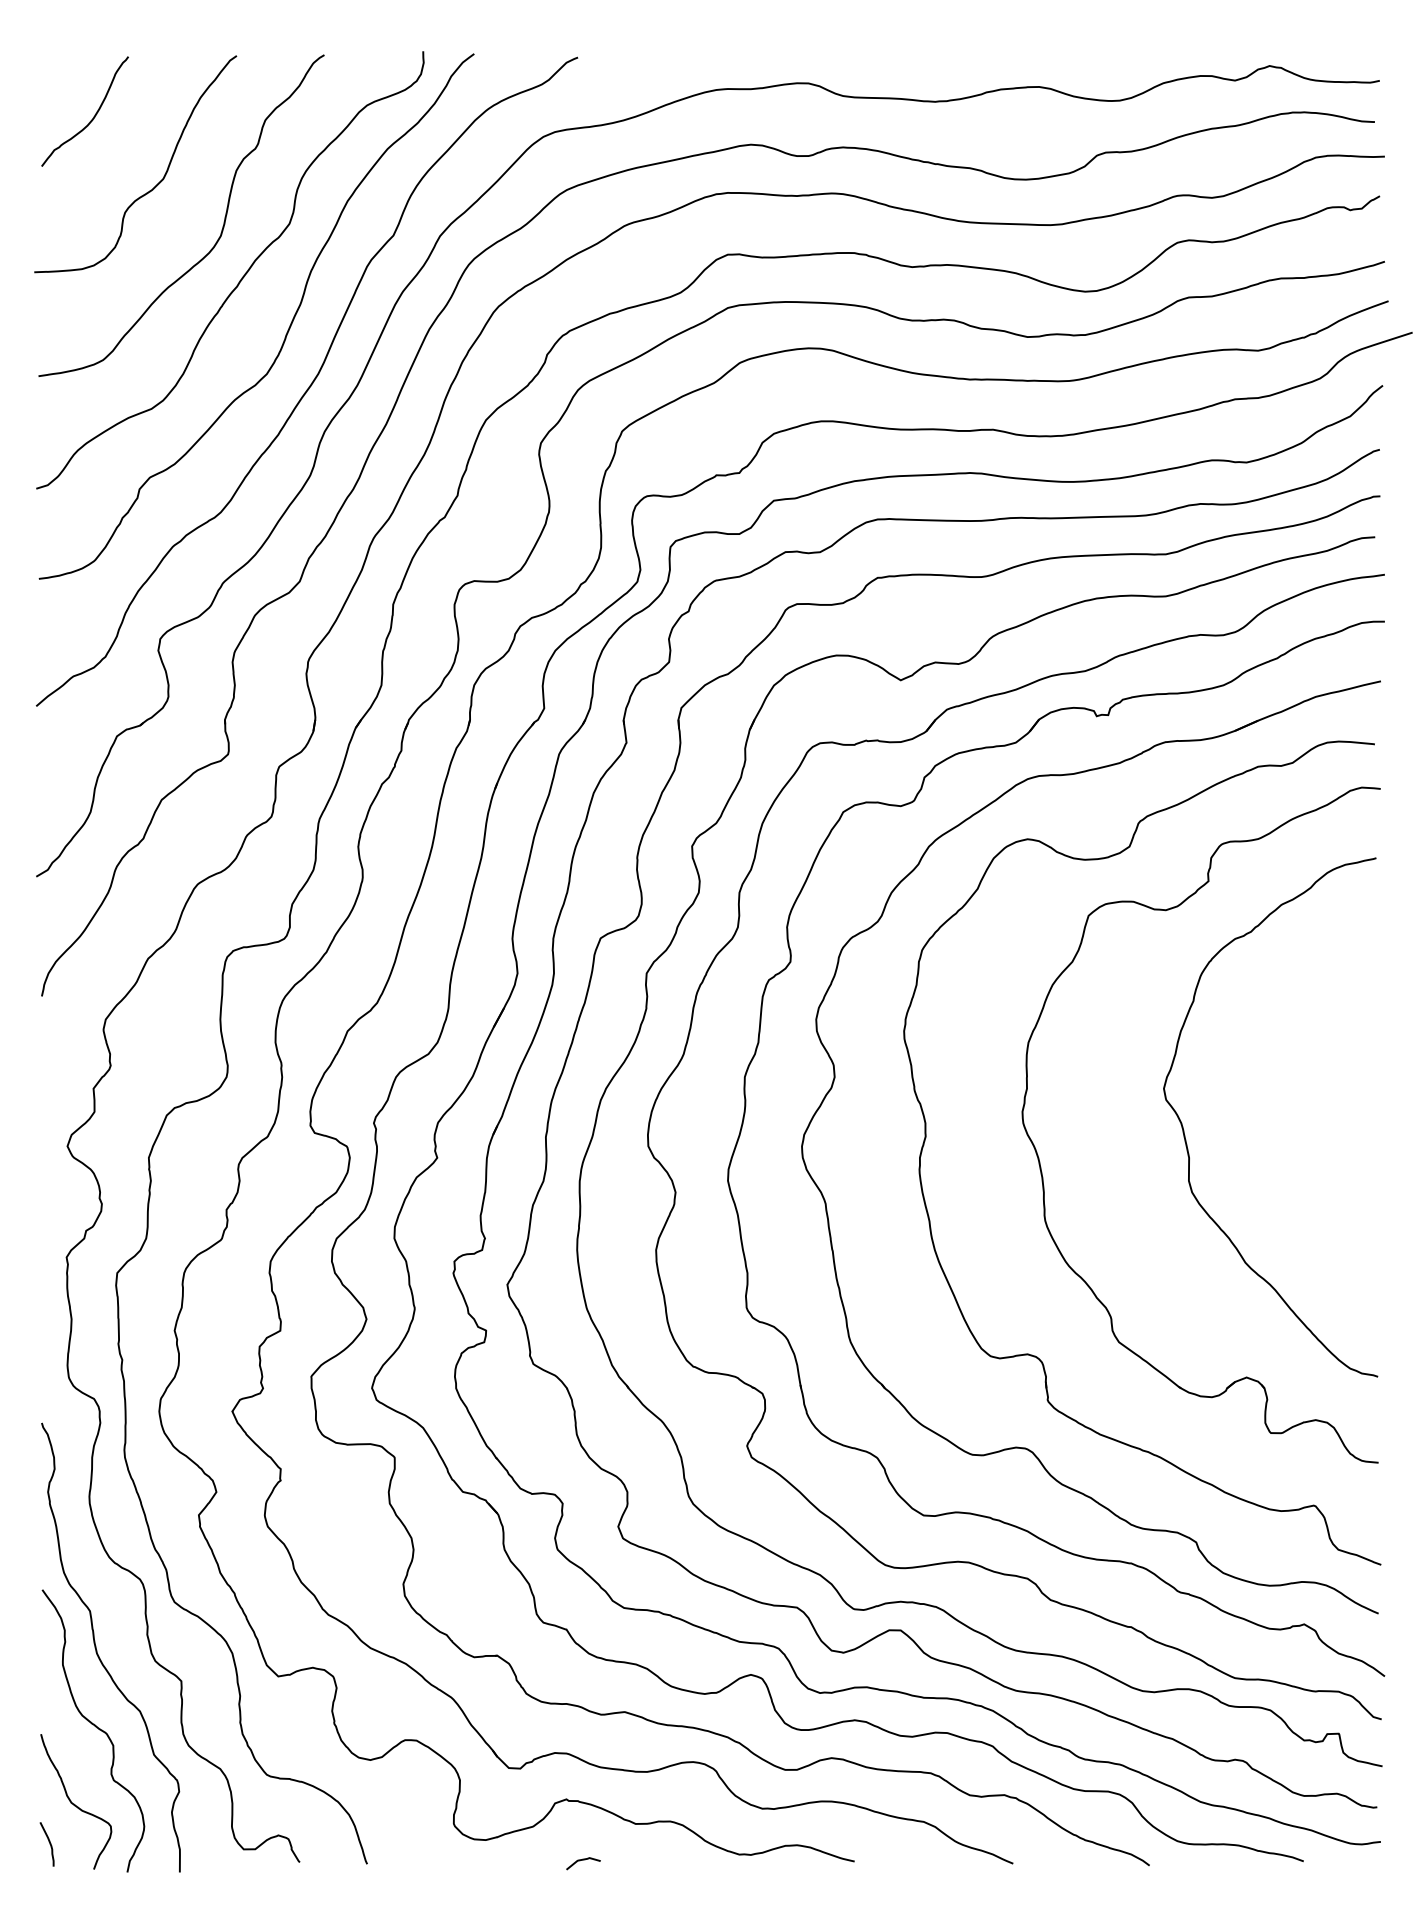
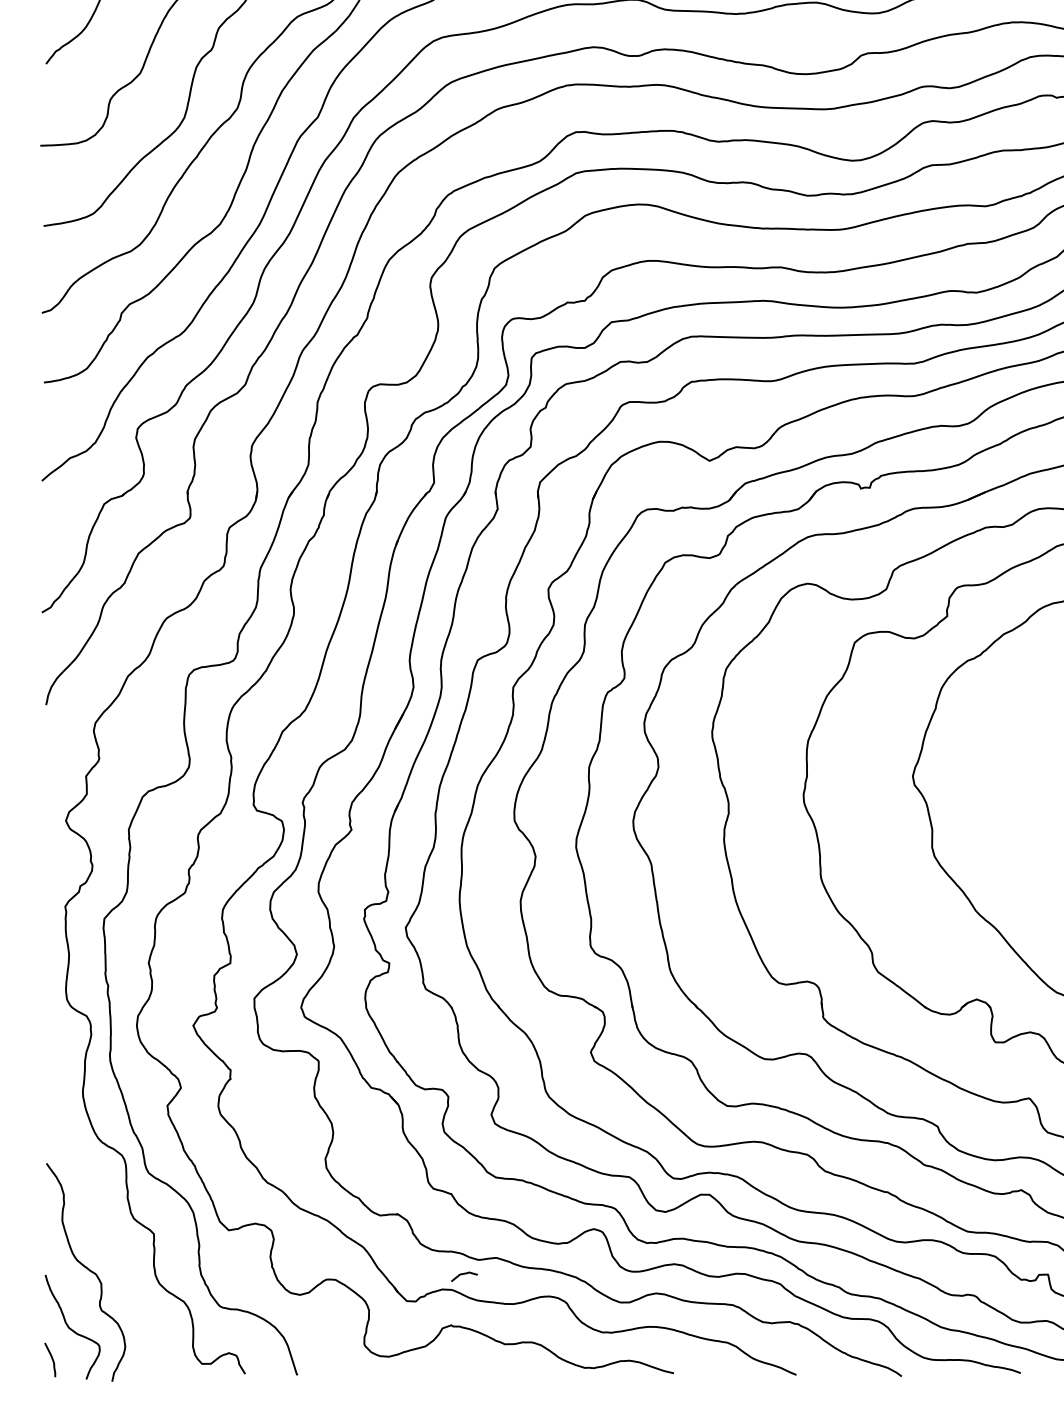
curve: (97, 1650) -> (89, 1210), removed
curve: (583, 1860) -> (464, 1274), moved

